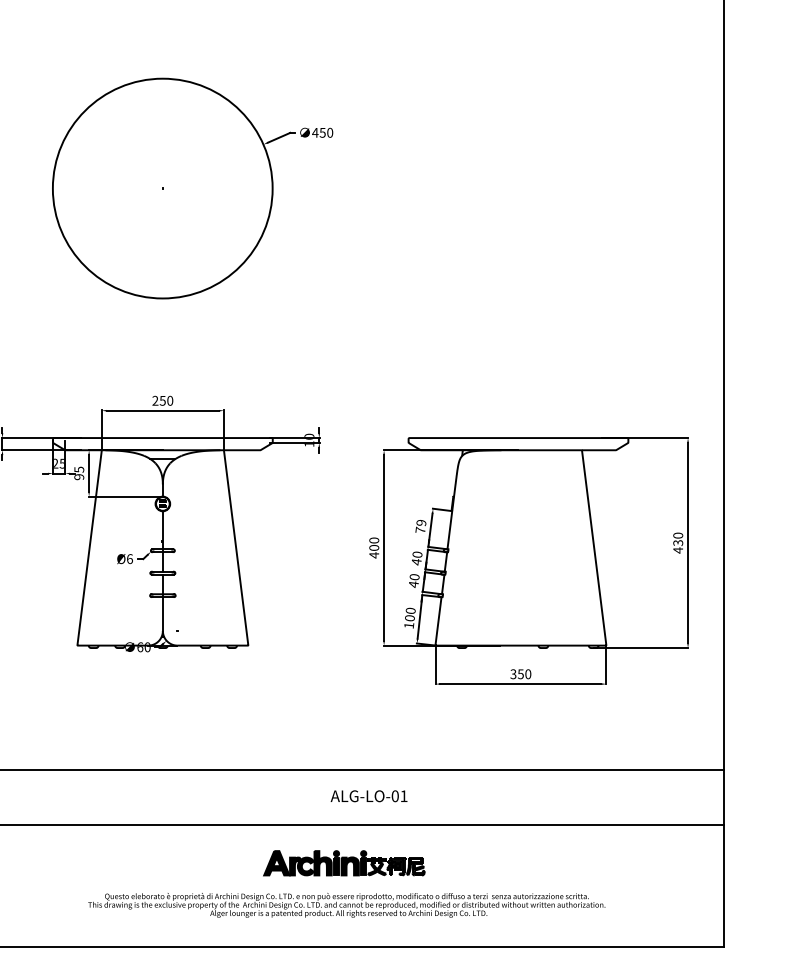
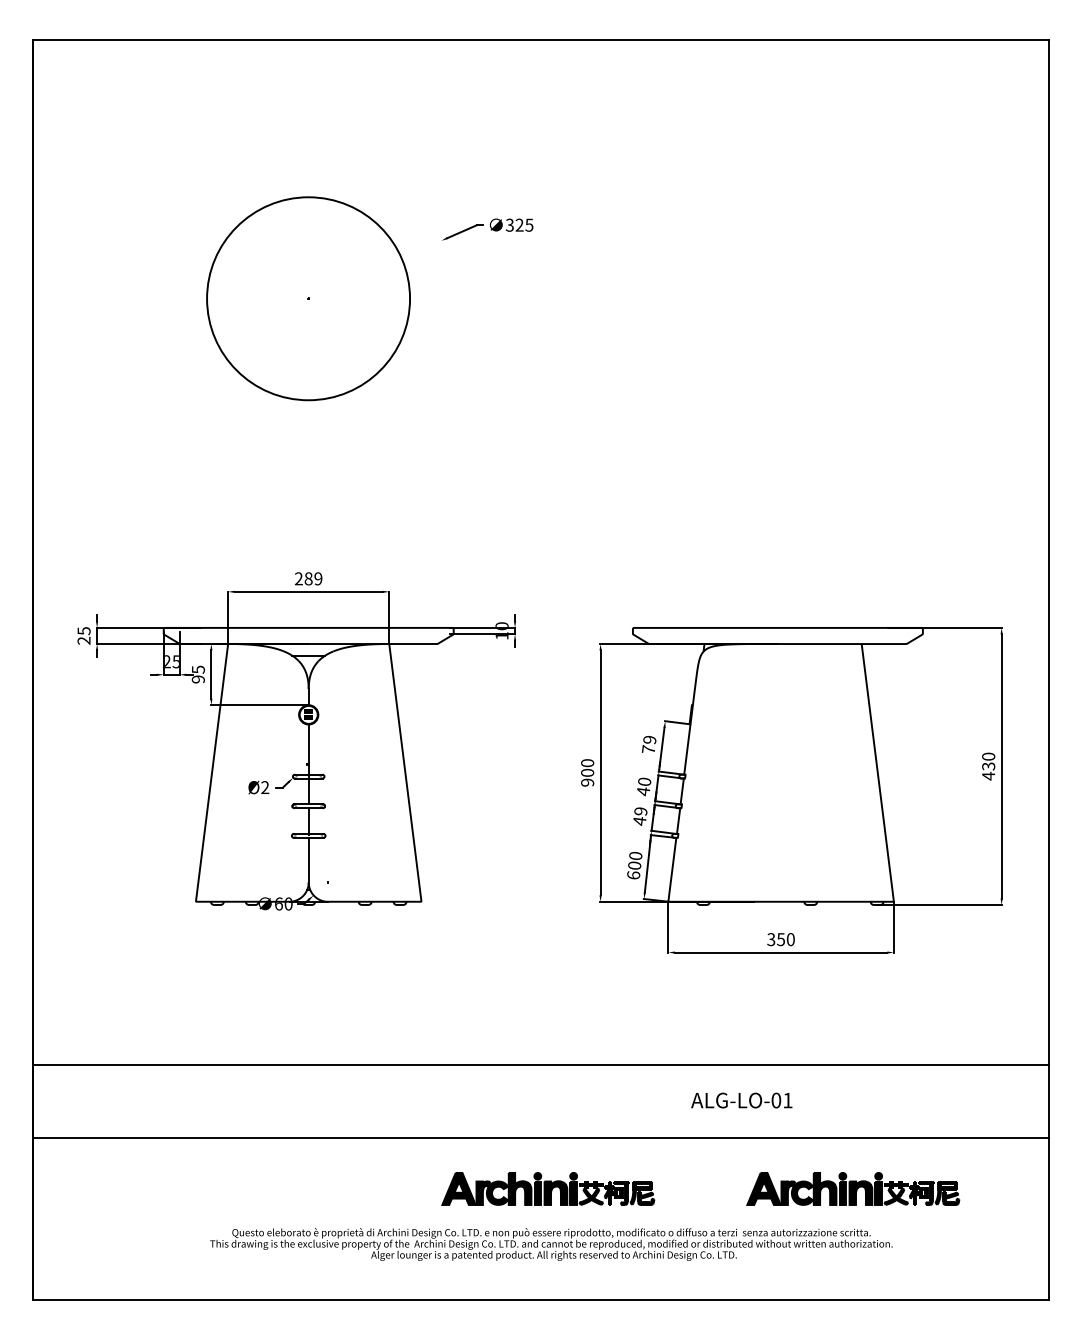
text: (322, 132) -> (519, 224), 450 -> 325
circle: (162, 188) -> (308, 298), size x0.7
text: (166, 400) -> (313, 578), 250 -> 289
text: (374, 555) -> (587, 782), 400 -> 900
text: (130, 559) -> (265, 787), Ø6 -> Ø2
text: (414, 577) -> (640, 811), 40 -> 49
text: (409, 625) -> (633, 875), 100 -> 600
text: (368, 796) -> (741, 1100), moved
part: (575, 862) -> (853, 1188), added

